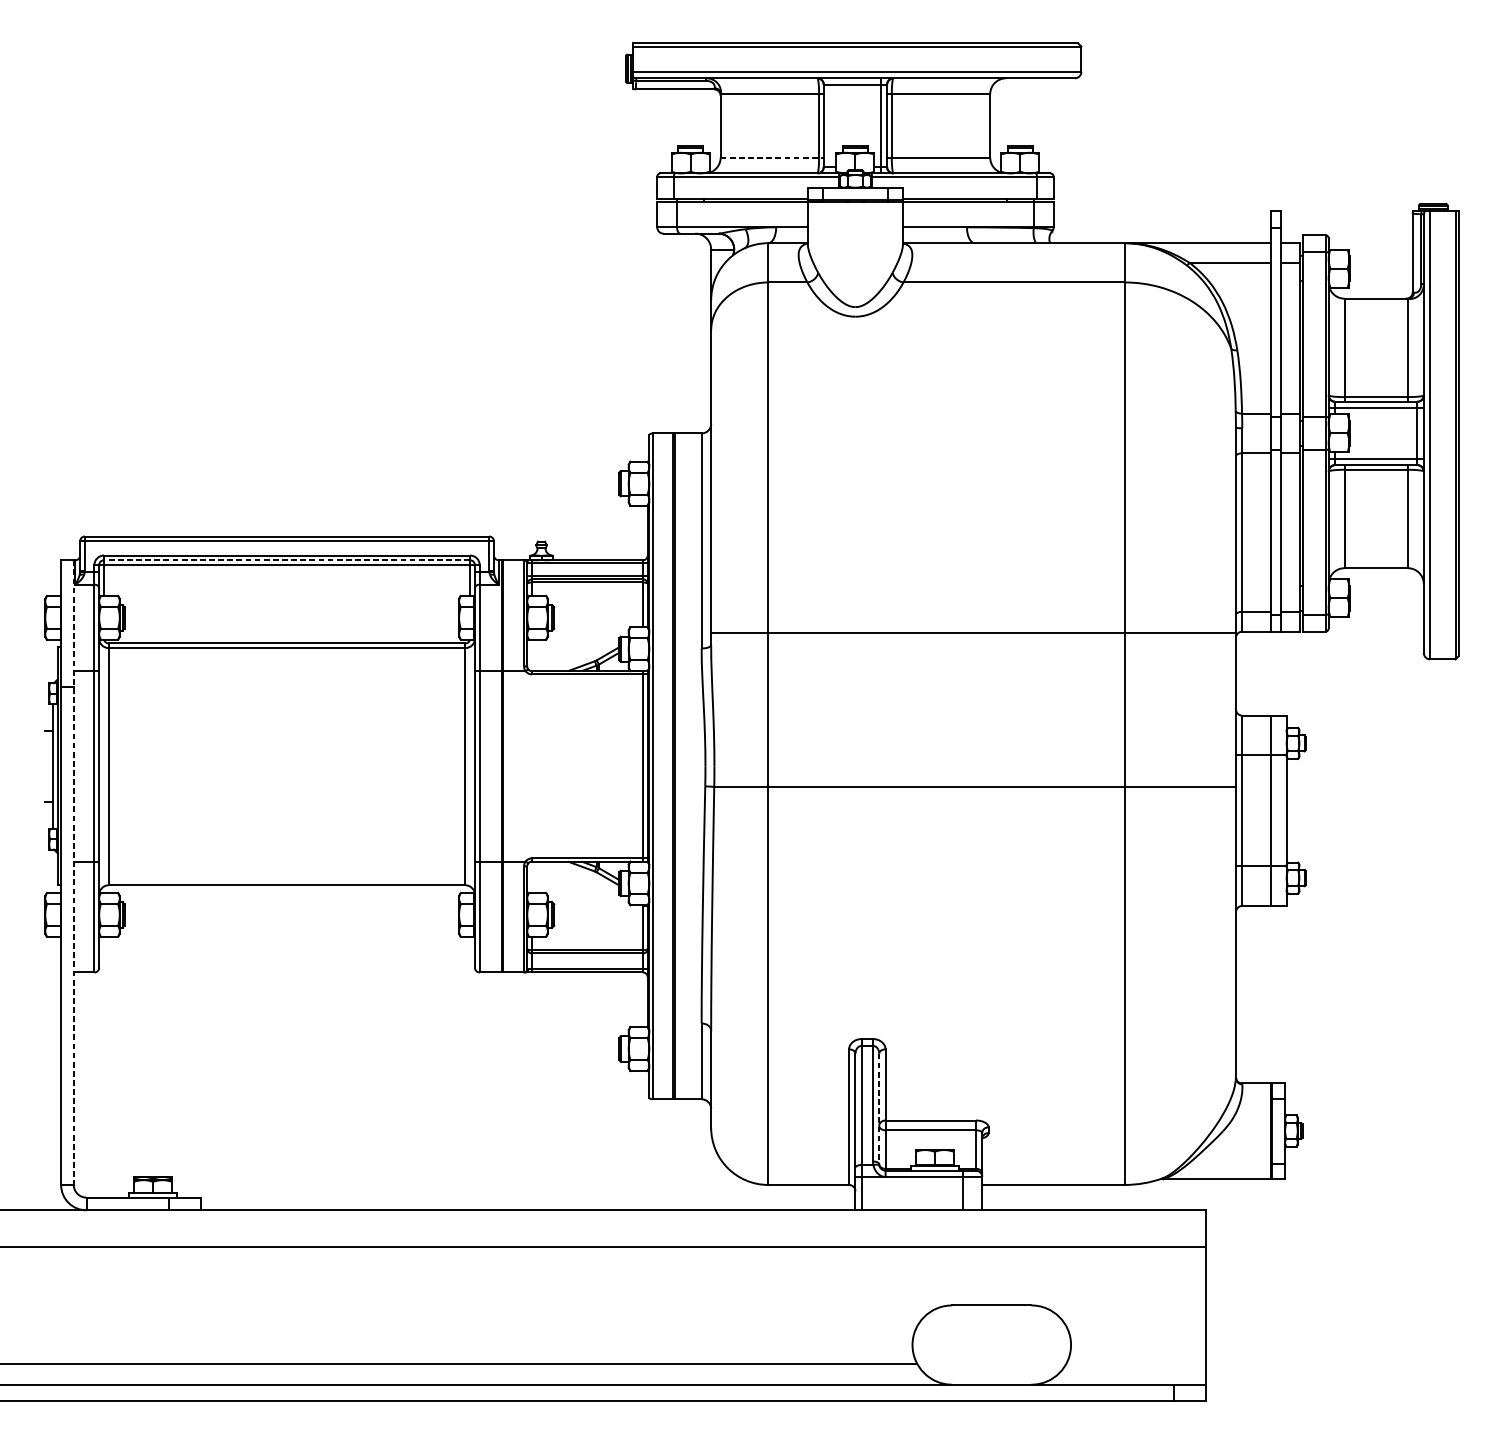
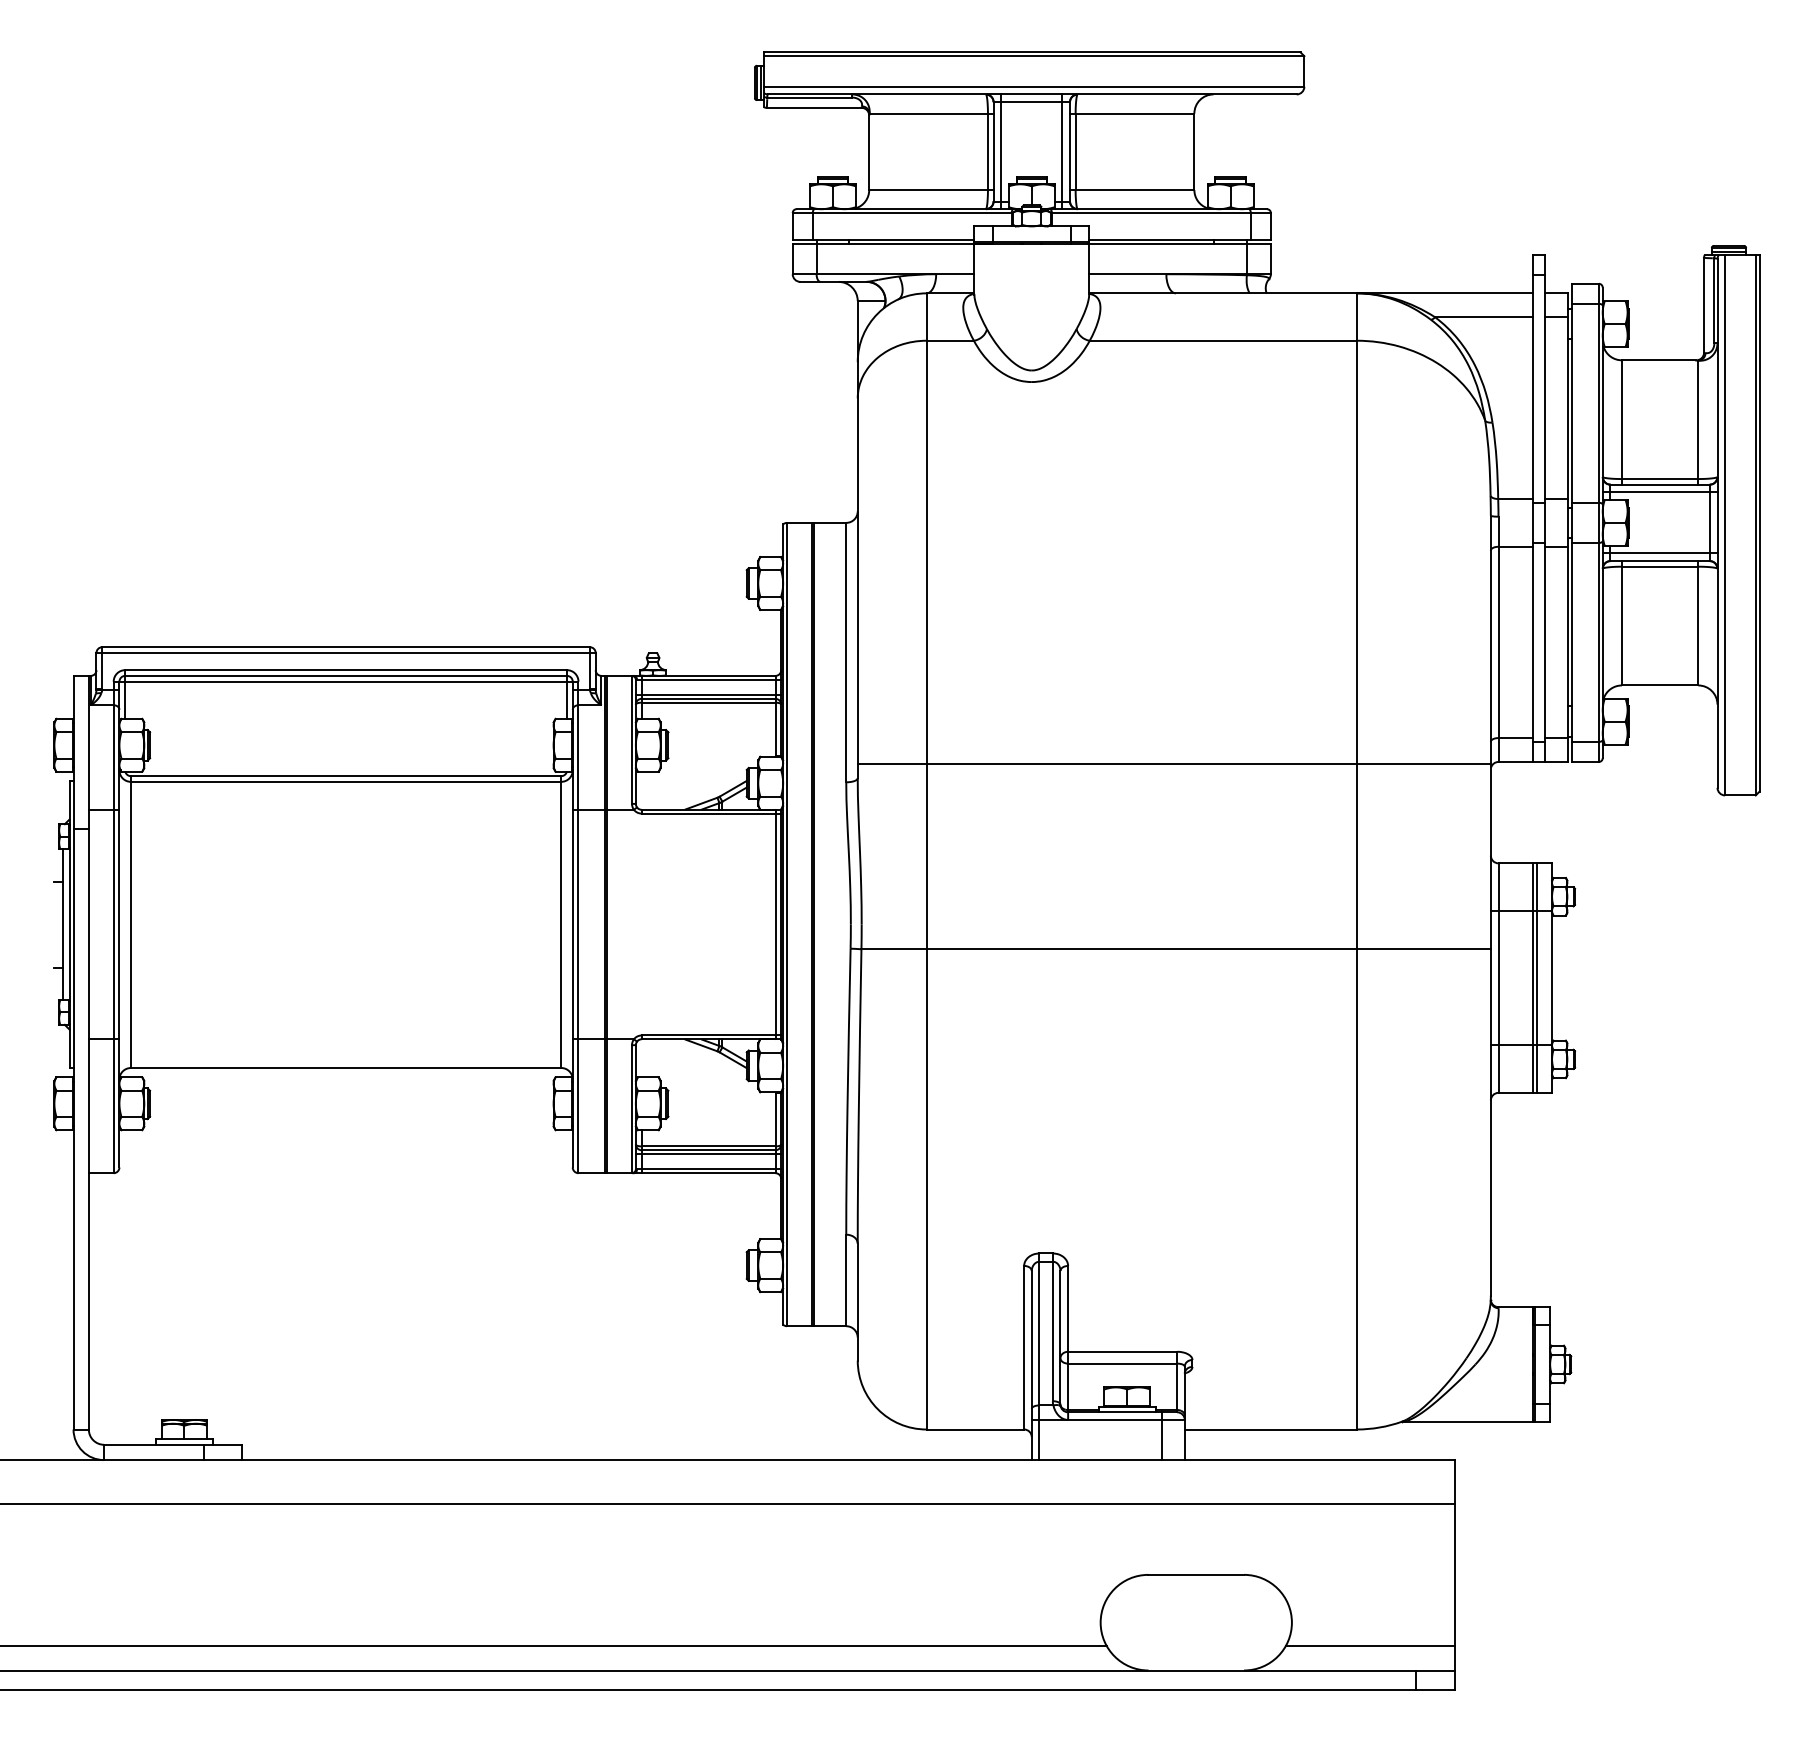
line: (830, 125) -> (1001, 151), added
line: (772, 157) -> (931, 190), dashed -> solid
line: (287, 559) -> (346, 675), dashed -> solid
line: (1273, 810) -> (1536, 977), added
line: (73, 872) -> (88, 1052), dashed -> solid
line: (587, 956) -> (708, 1154), added
line: (879, 1108) -> (1060, 1337), dashed -> solid
line: (1136, 1363) -> (1370, 1645), added

